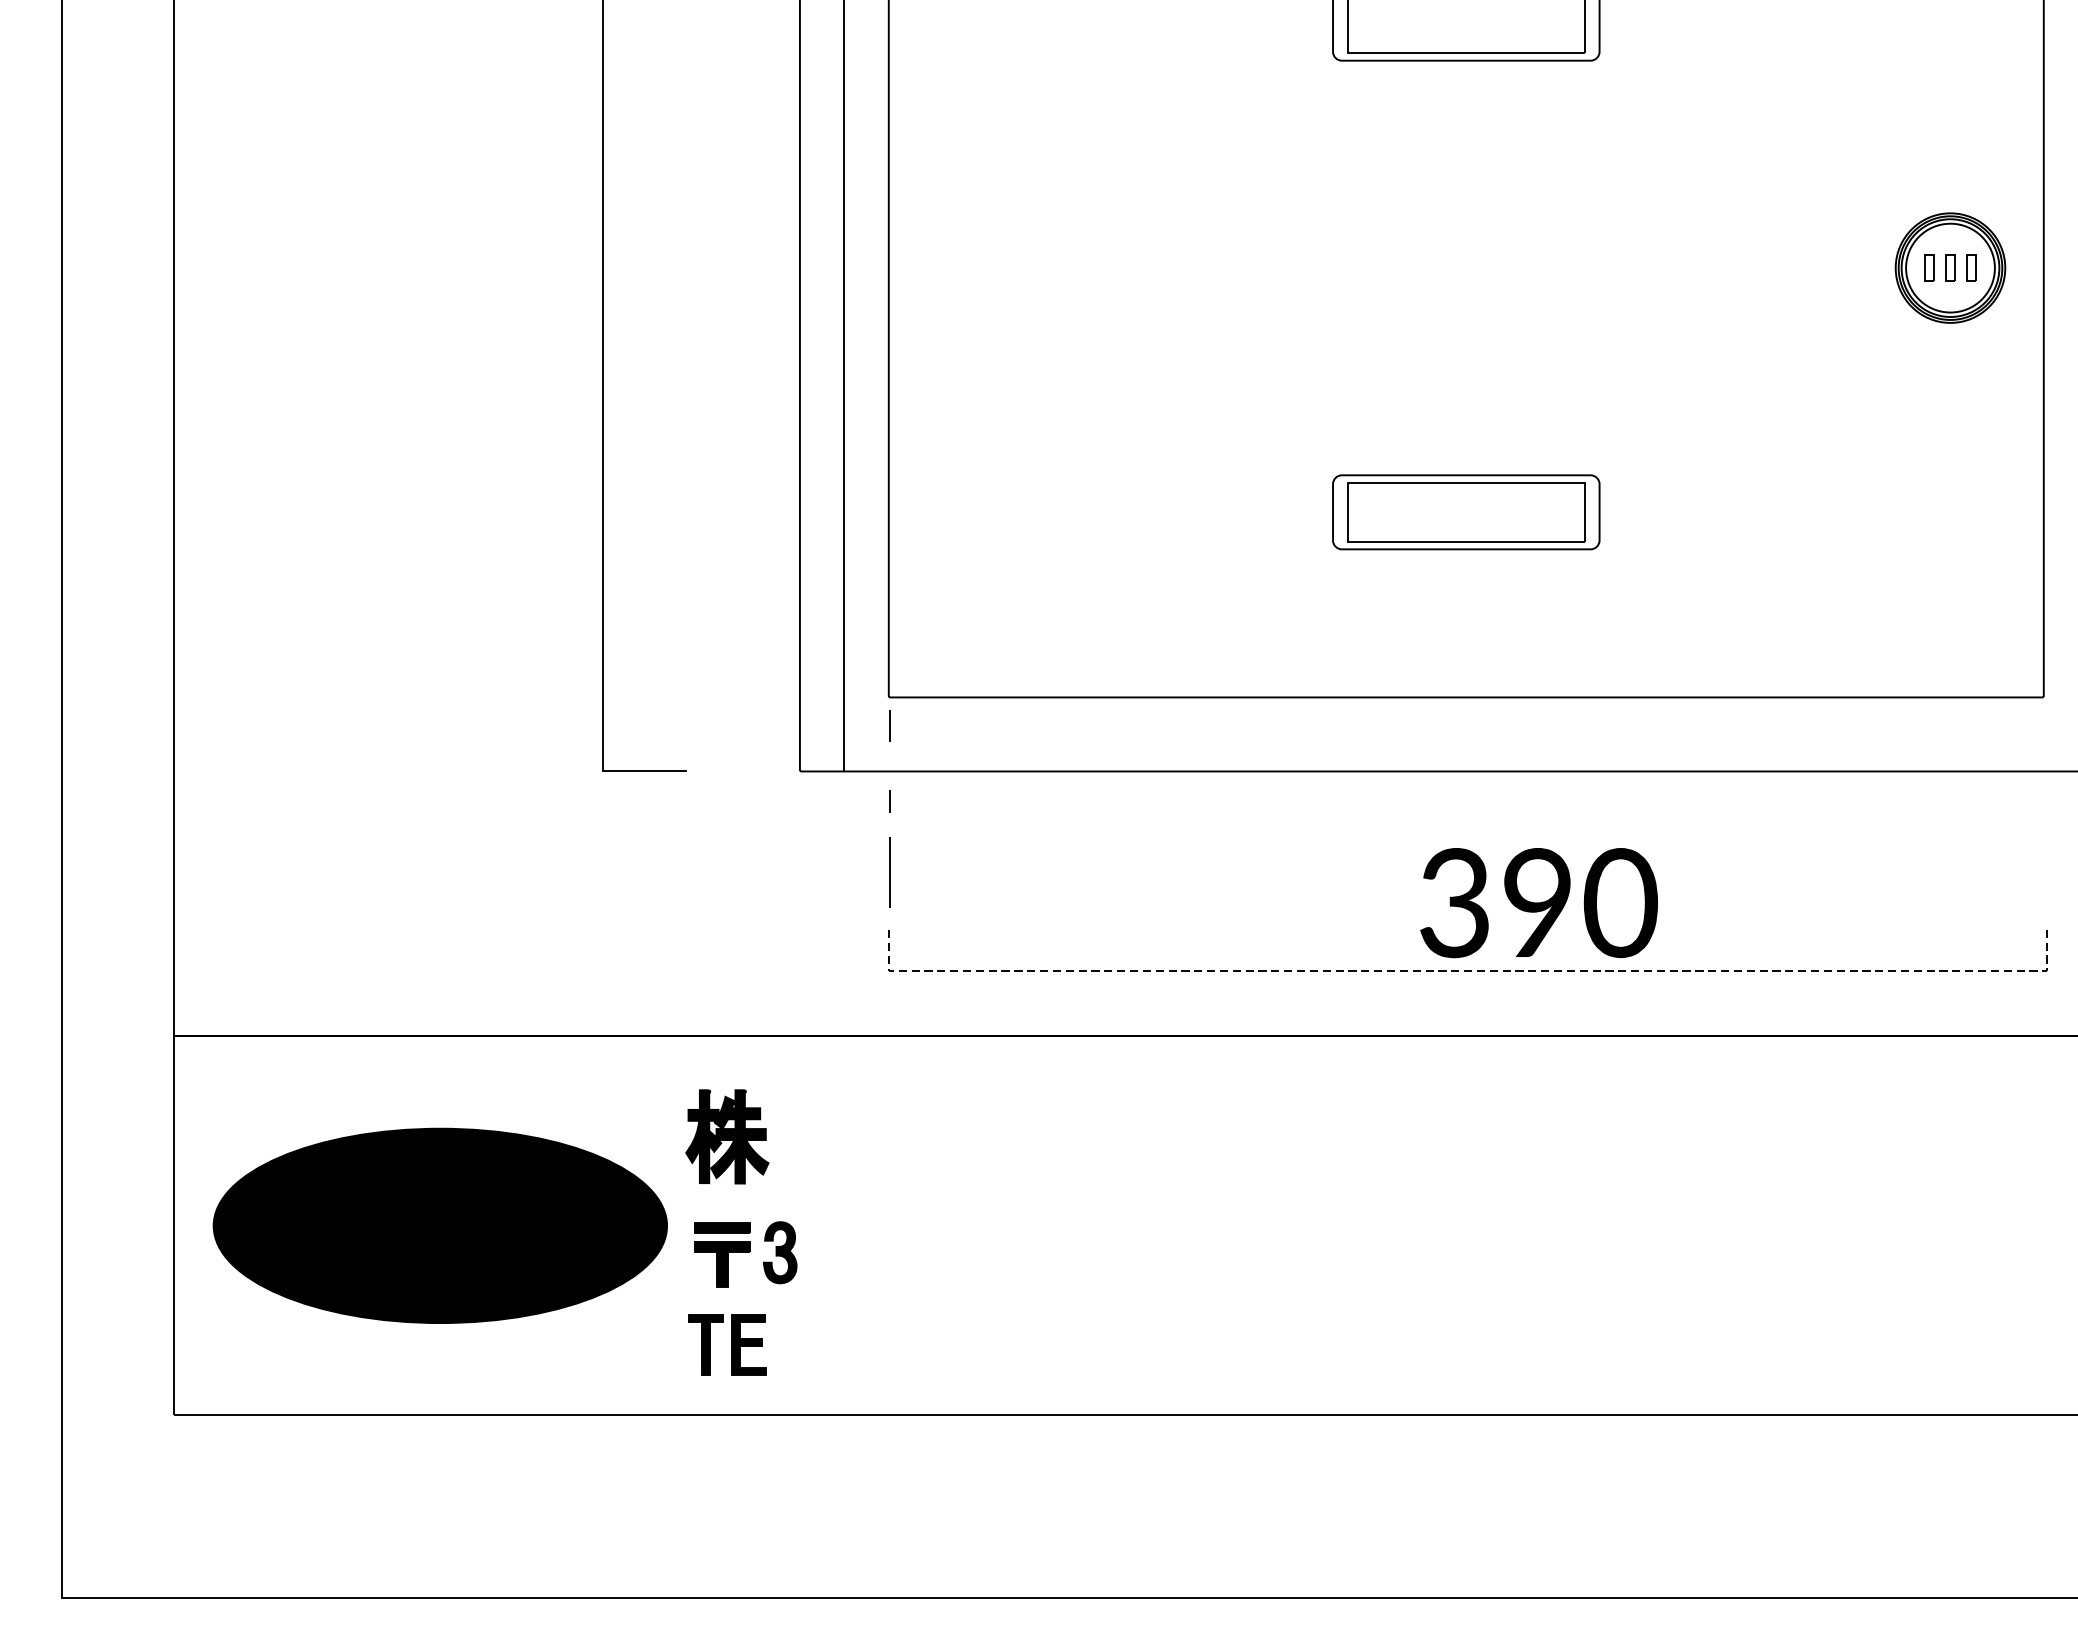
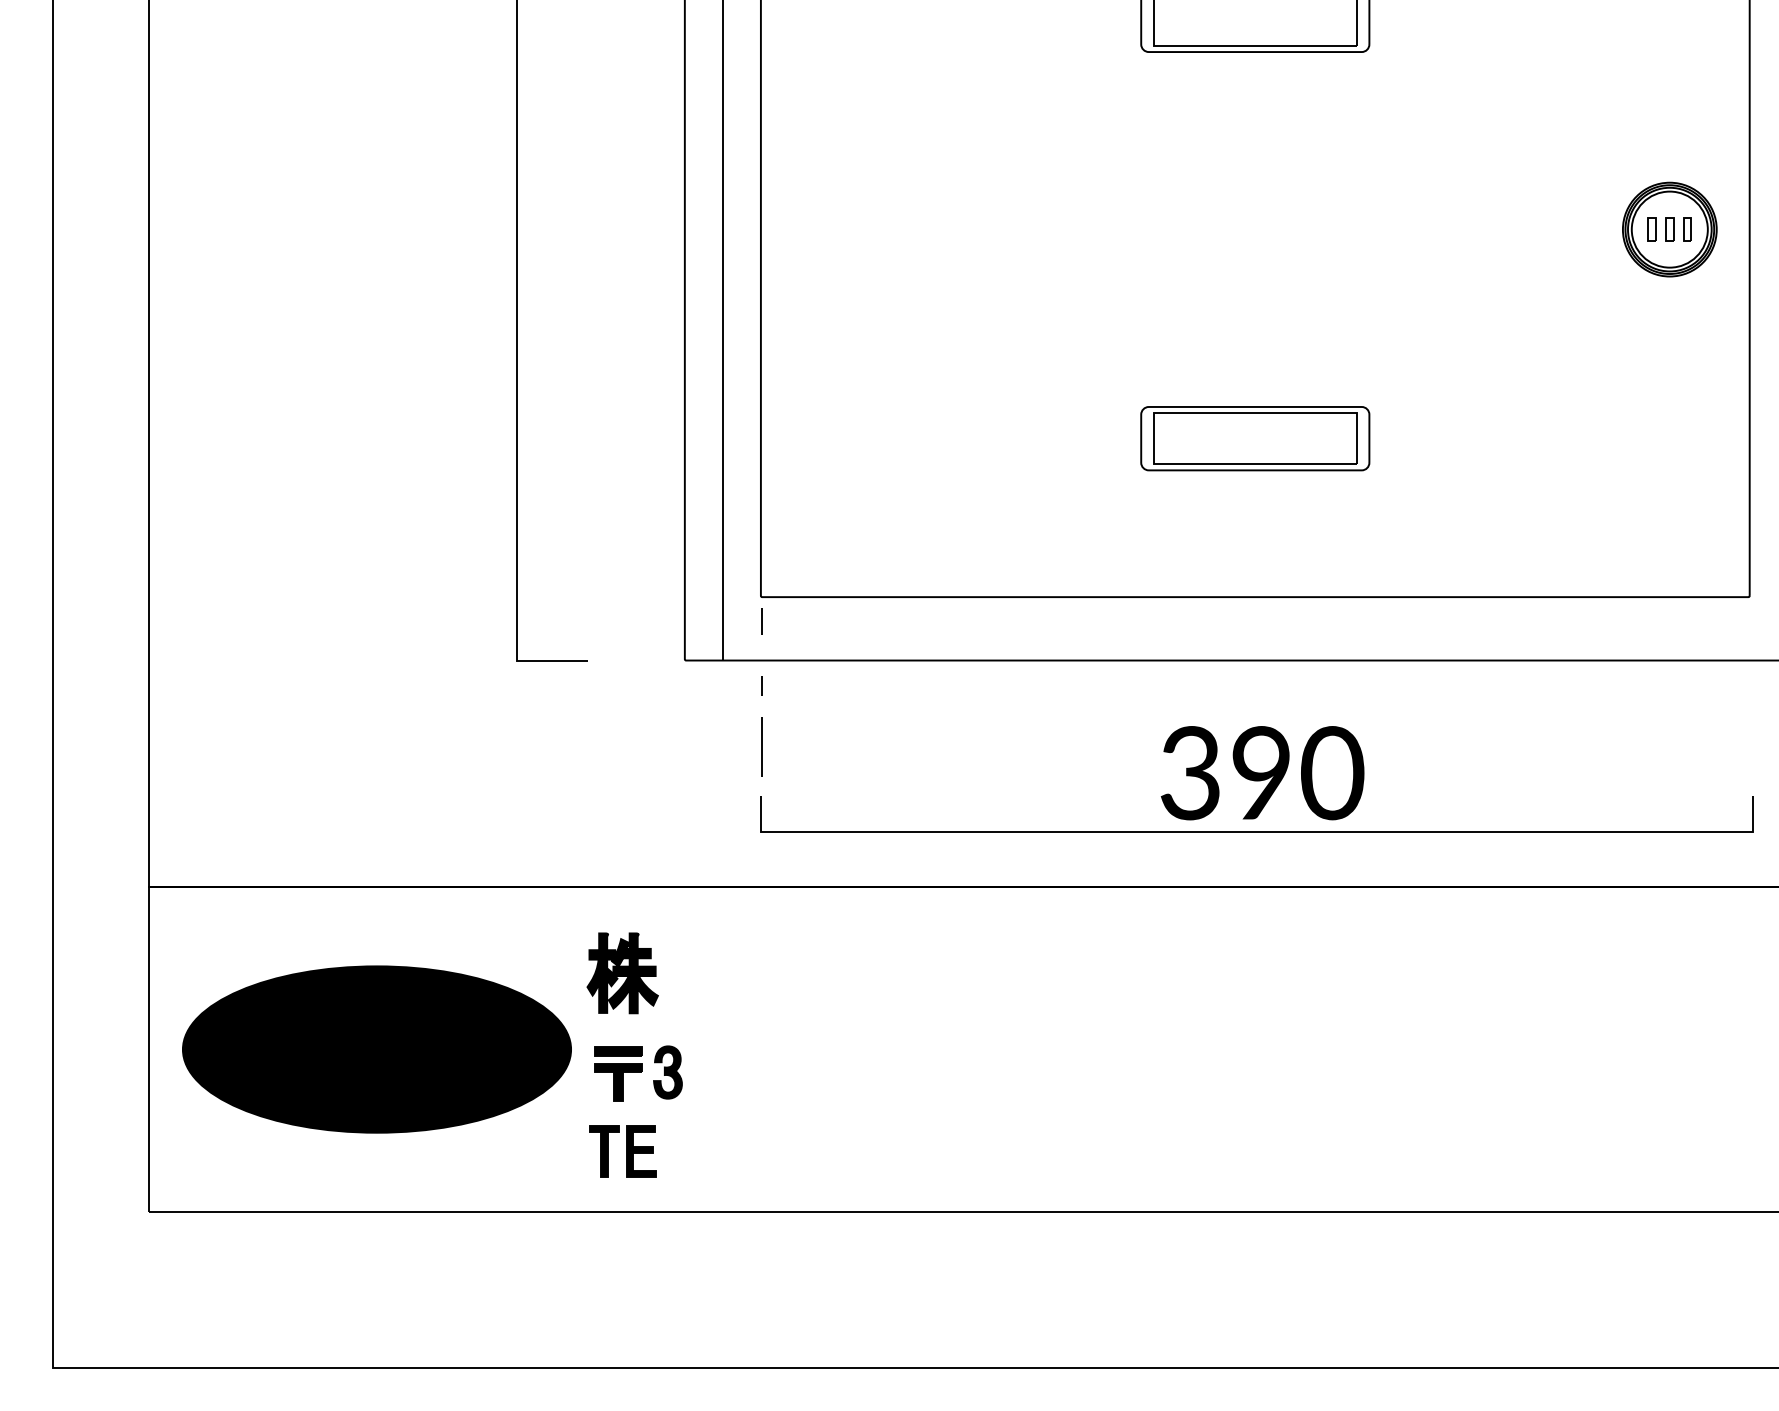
text: (1538, 903) -> (1262, 773), moved
line: (1467, 971) -> (1256, 831), dashed -> solid

